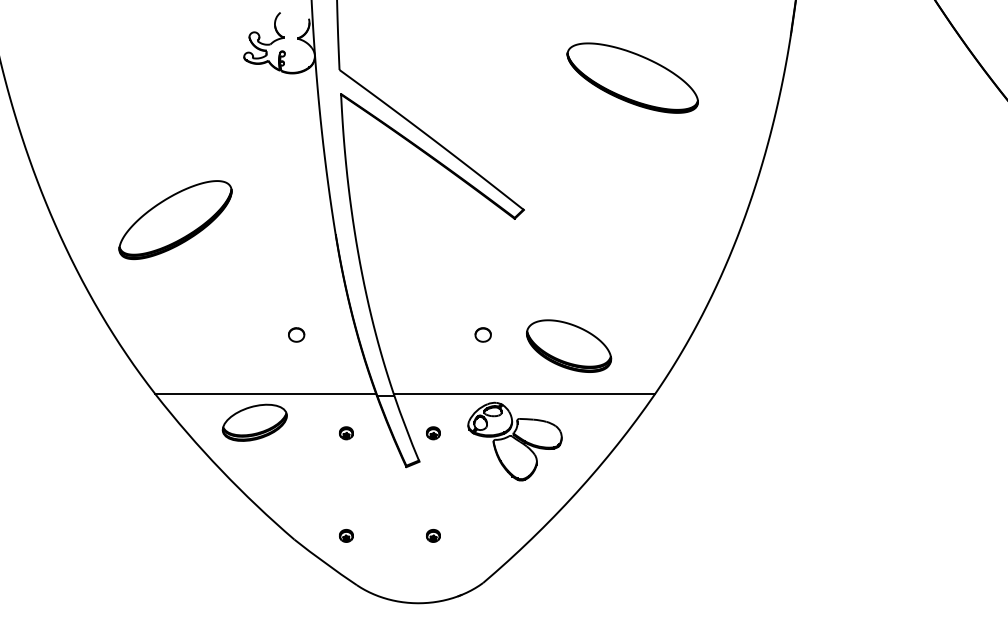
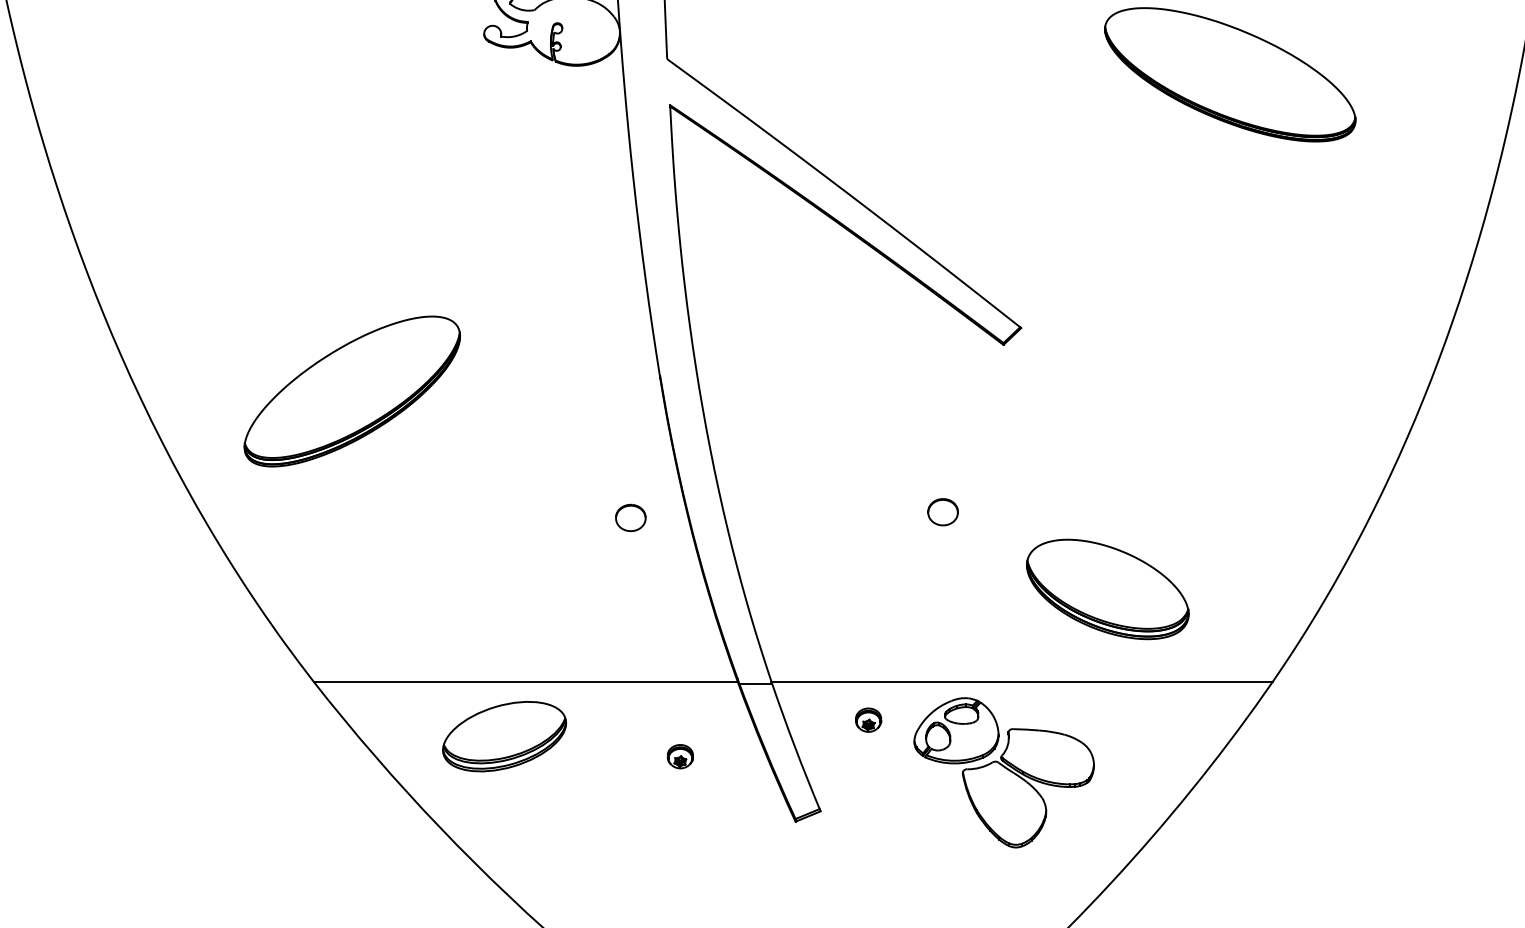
part: (175, 220) -> (352, 392), moved
part: (296, 334) -> (630, 517), moved
part: (482, 334) -> (941, 511), moved
part: (433, 433) -> (868, 720), moved

